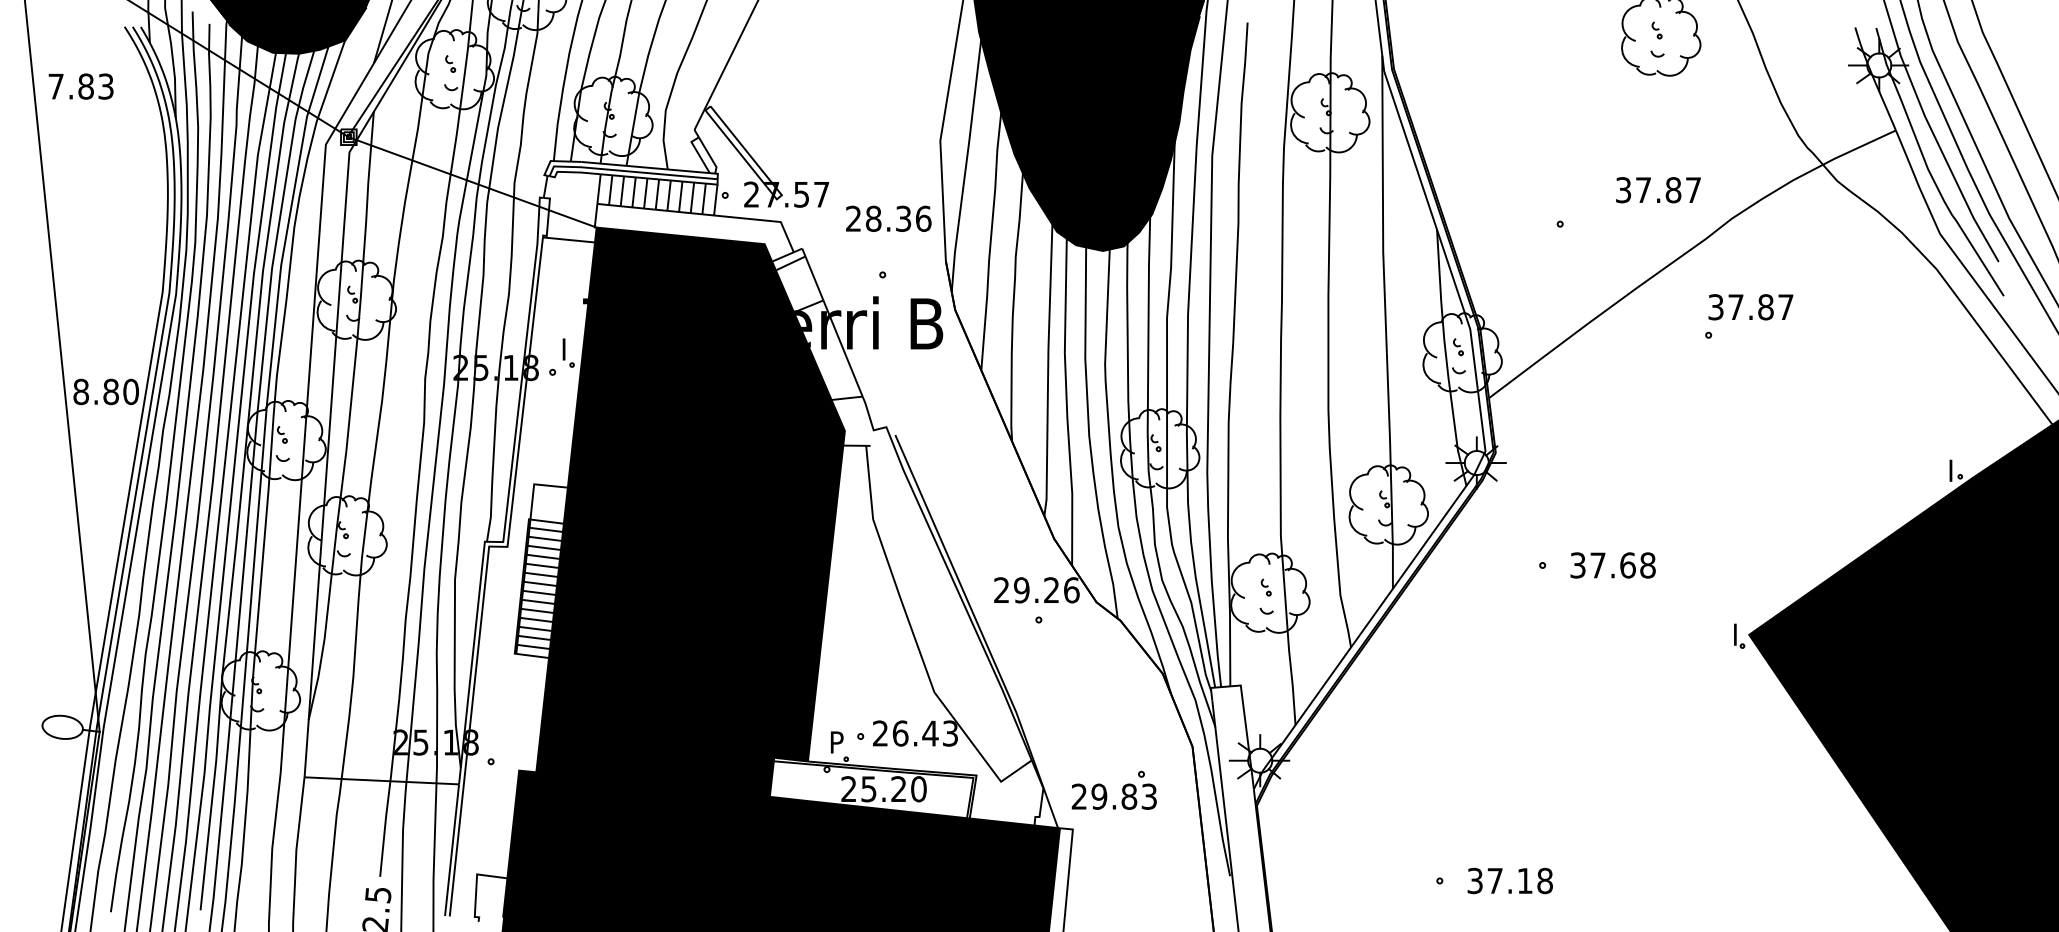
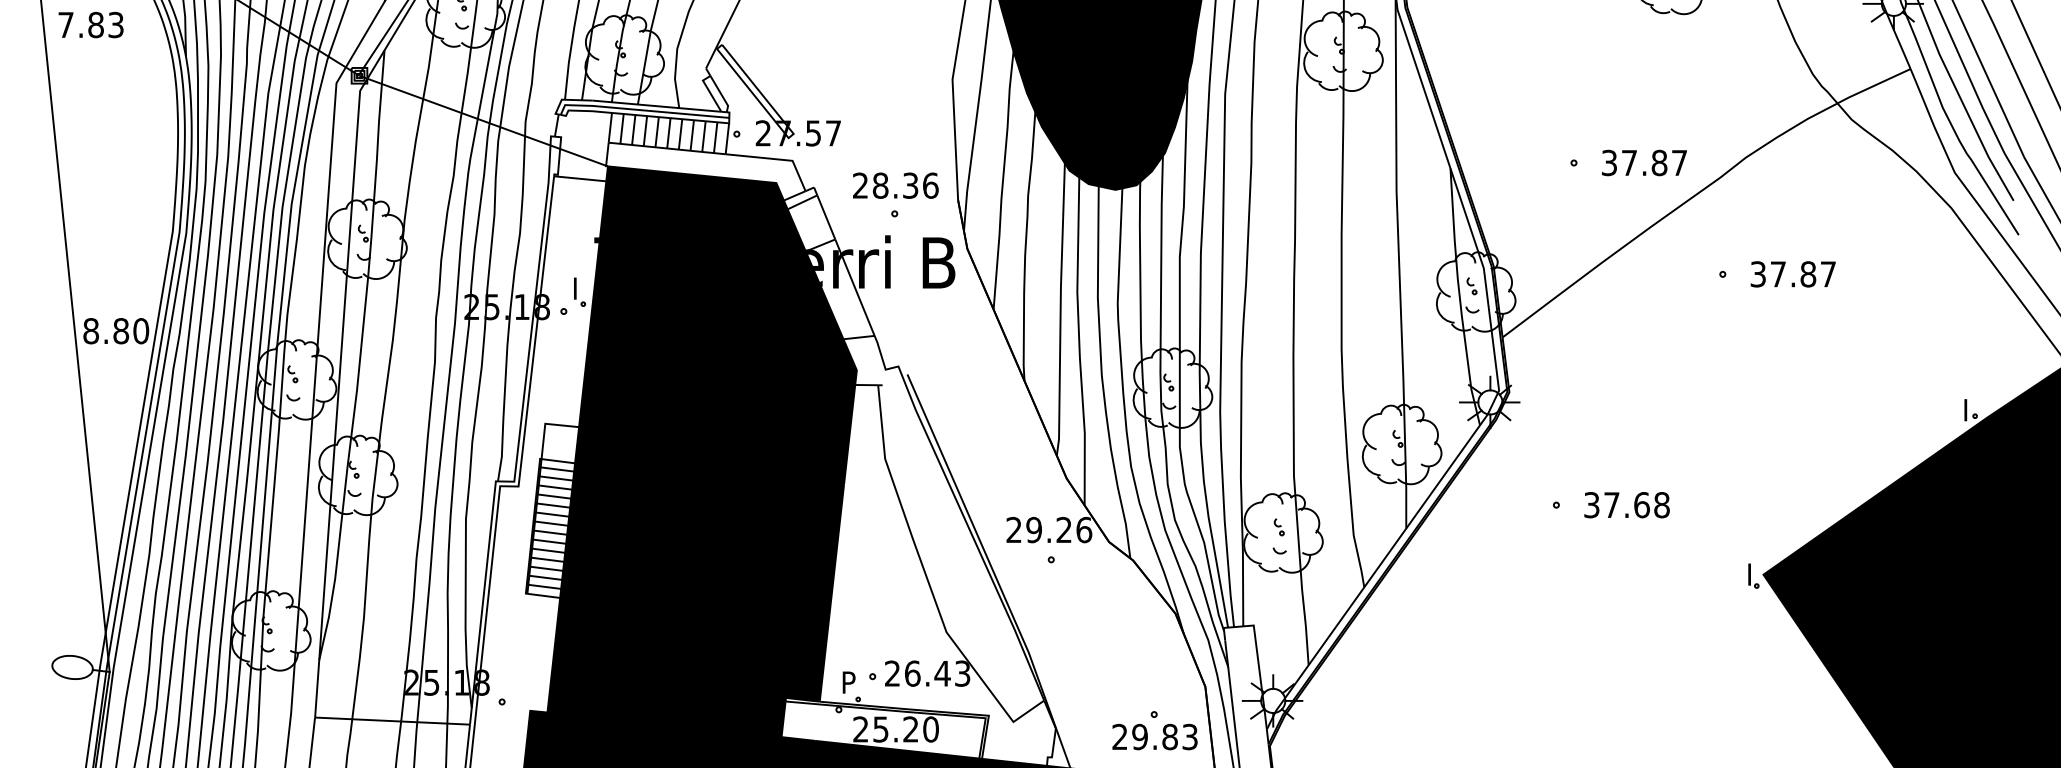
text: (1658, 190) -> (1644, 163), moved
text: (888, 218) -> (895, 185), moved
text: (1750, 307) -> (1792, 274), moved
text: (1113, 796) -> (1154, 736), moved

